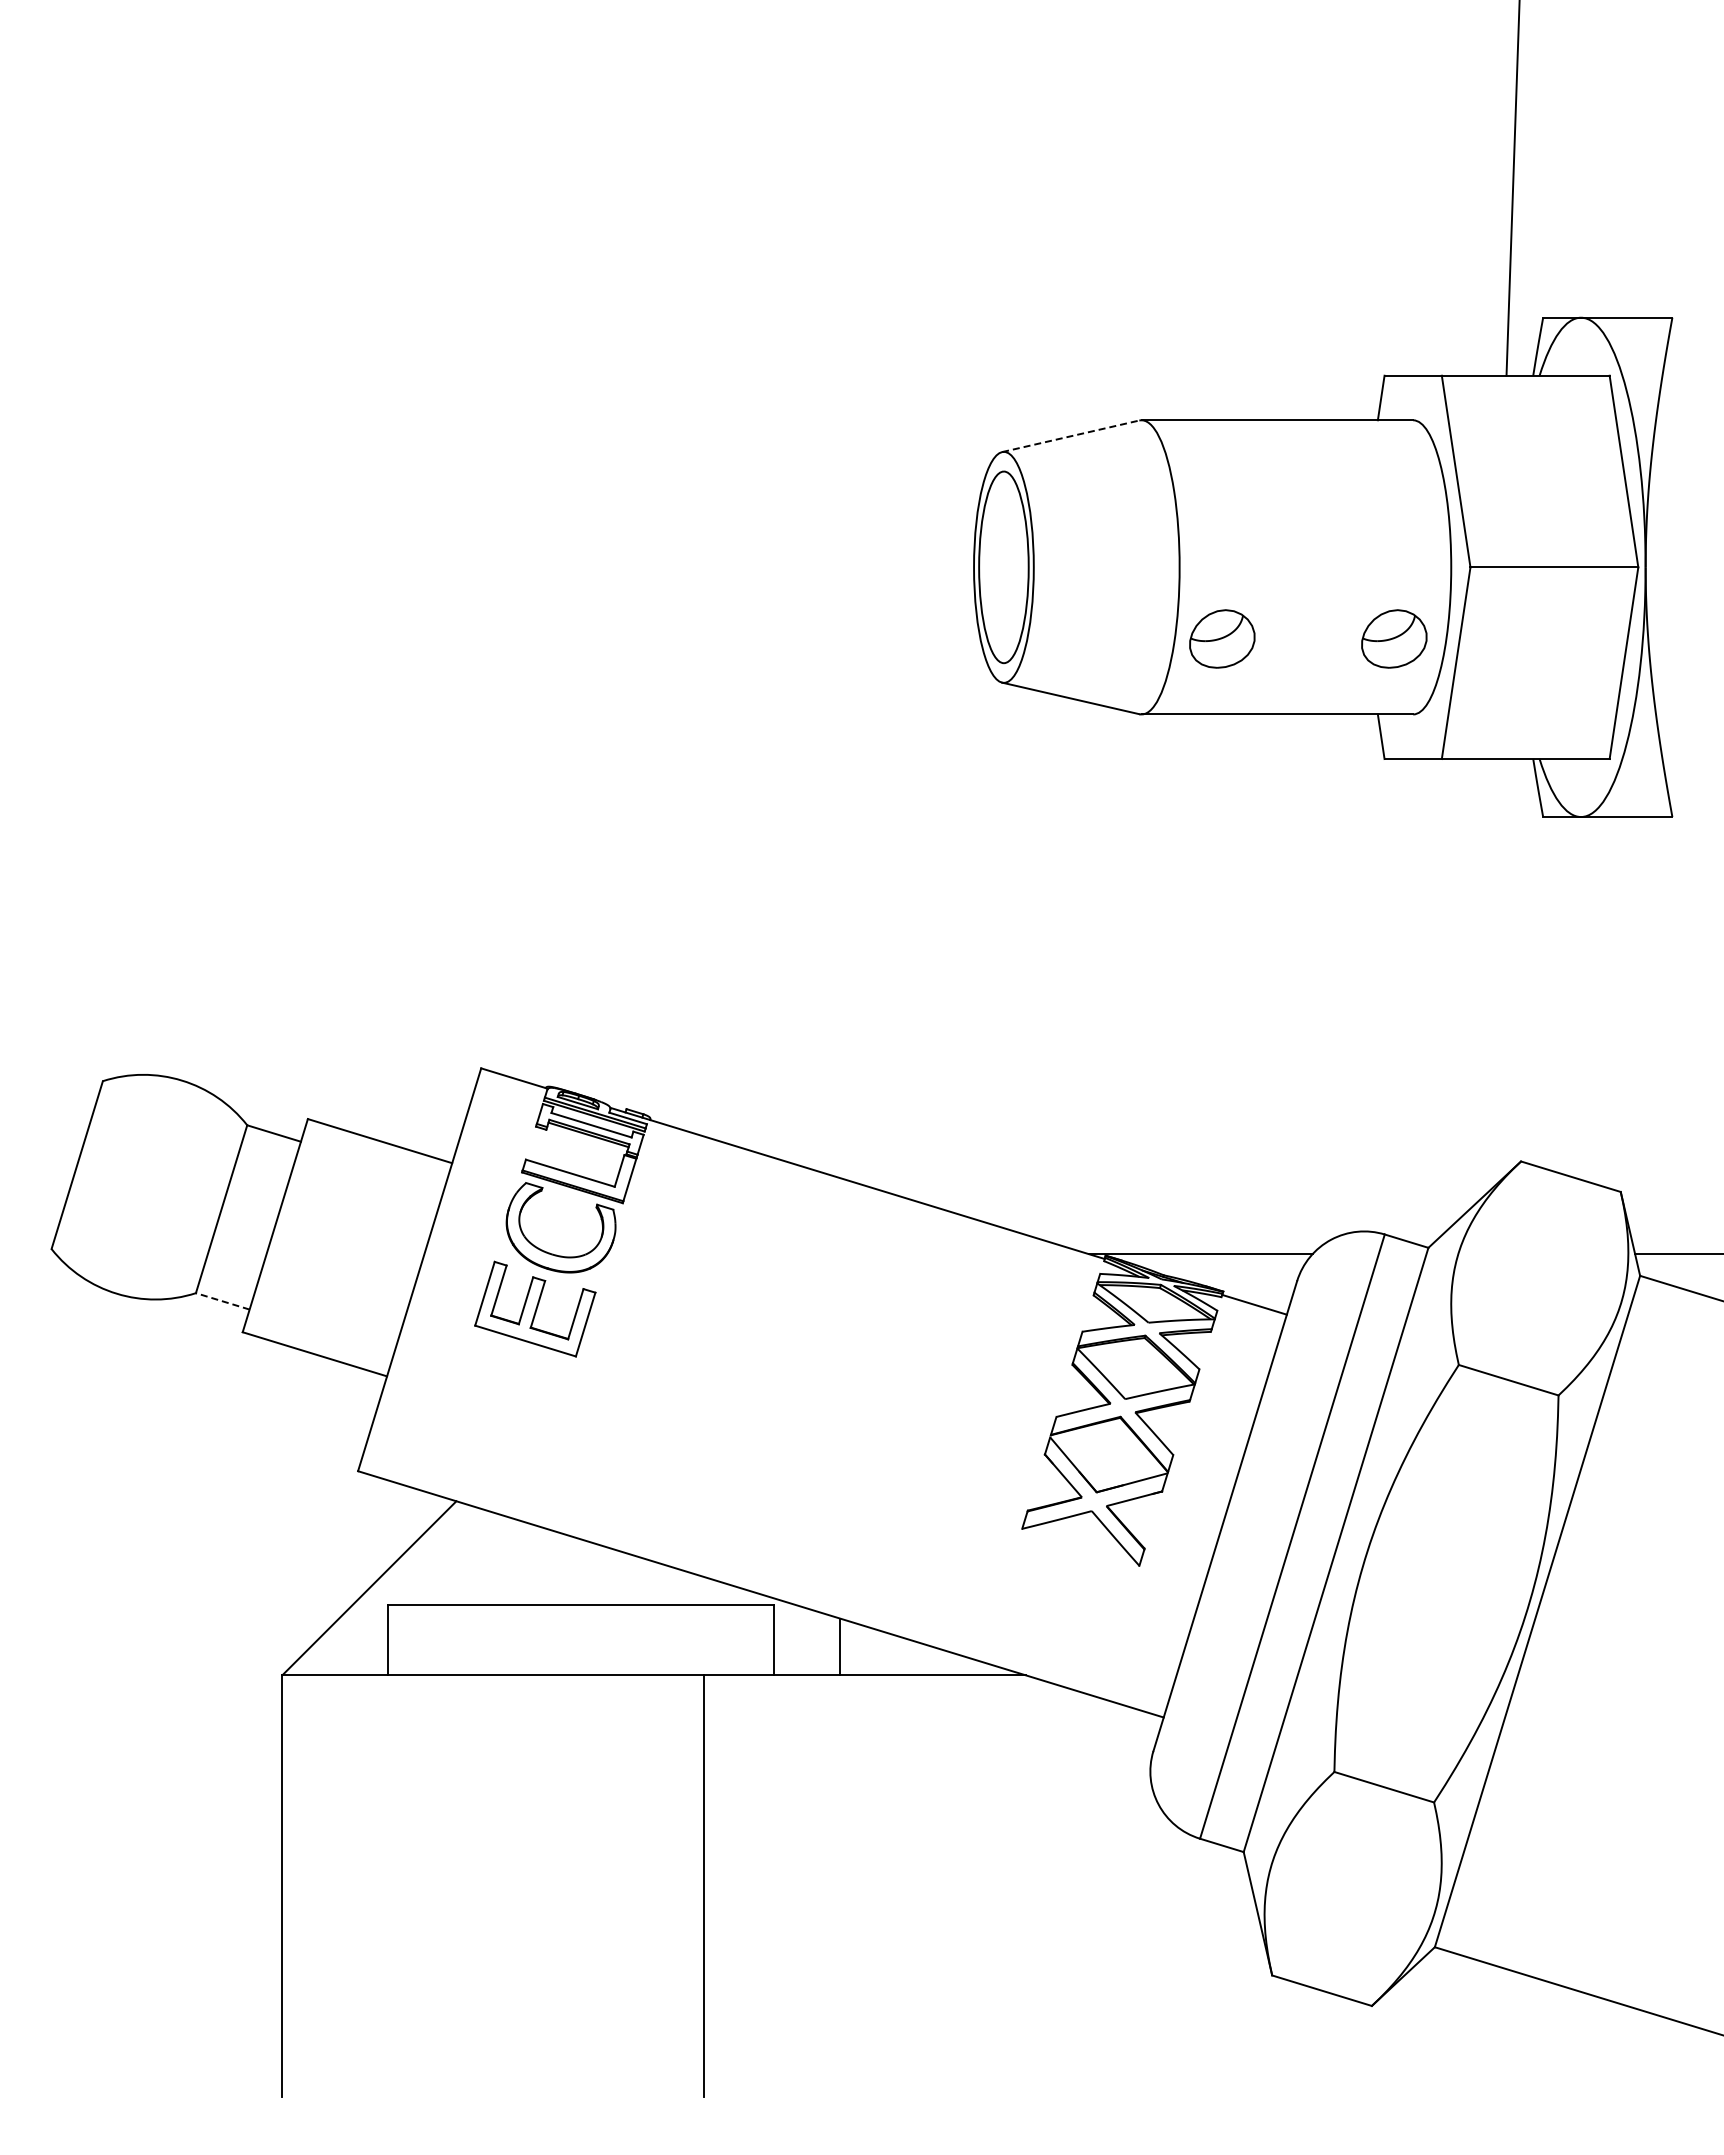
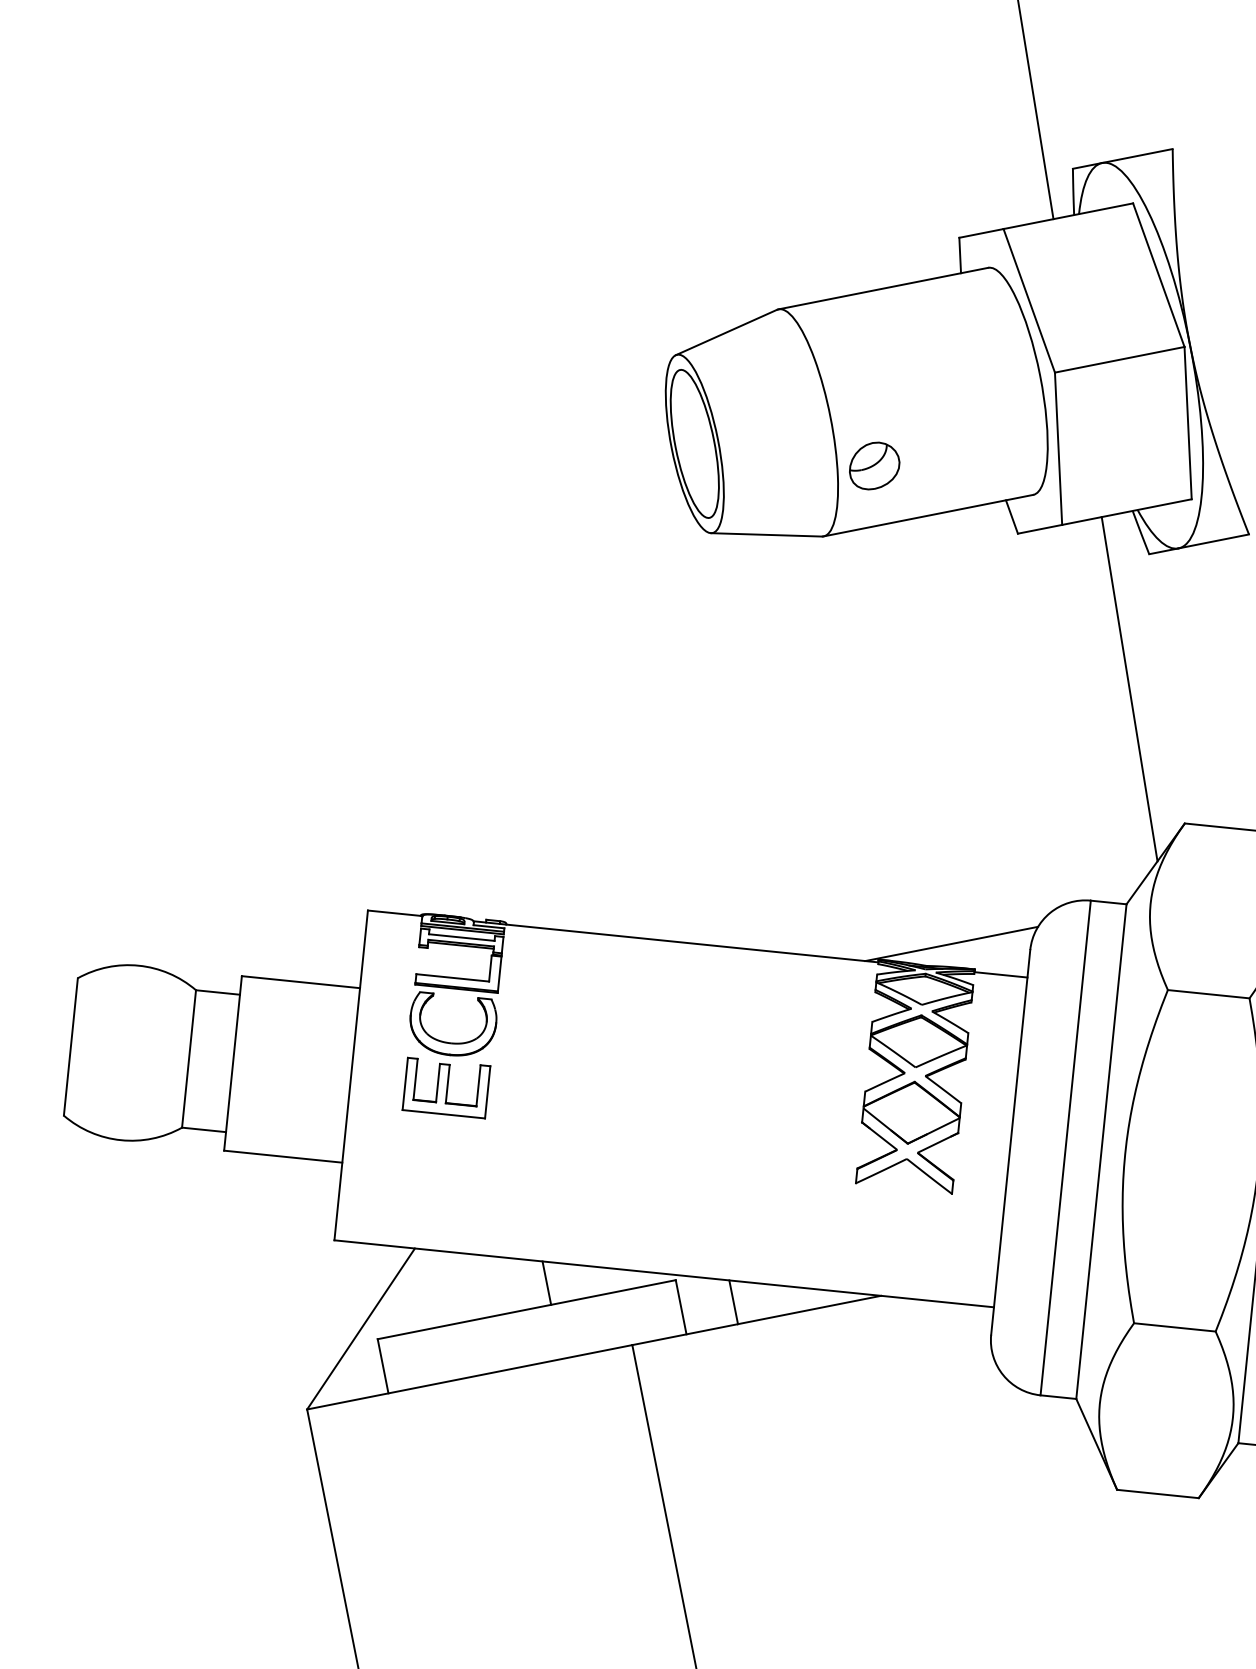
line: (1071, 436) -> (726, 332), dashed -> solid
part: (1394, 638) -> (1007, 439), removed
line: (1485, 980) -> (1129, 689), added
line: (222, 1301) -> (203, 1130), dashed -> solid
line: (612, 1576) -> (546, 1282), added

